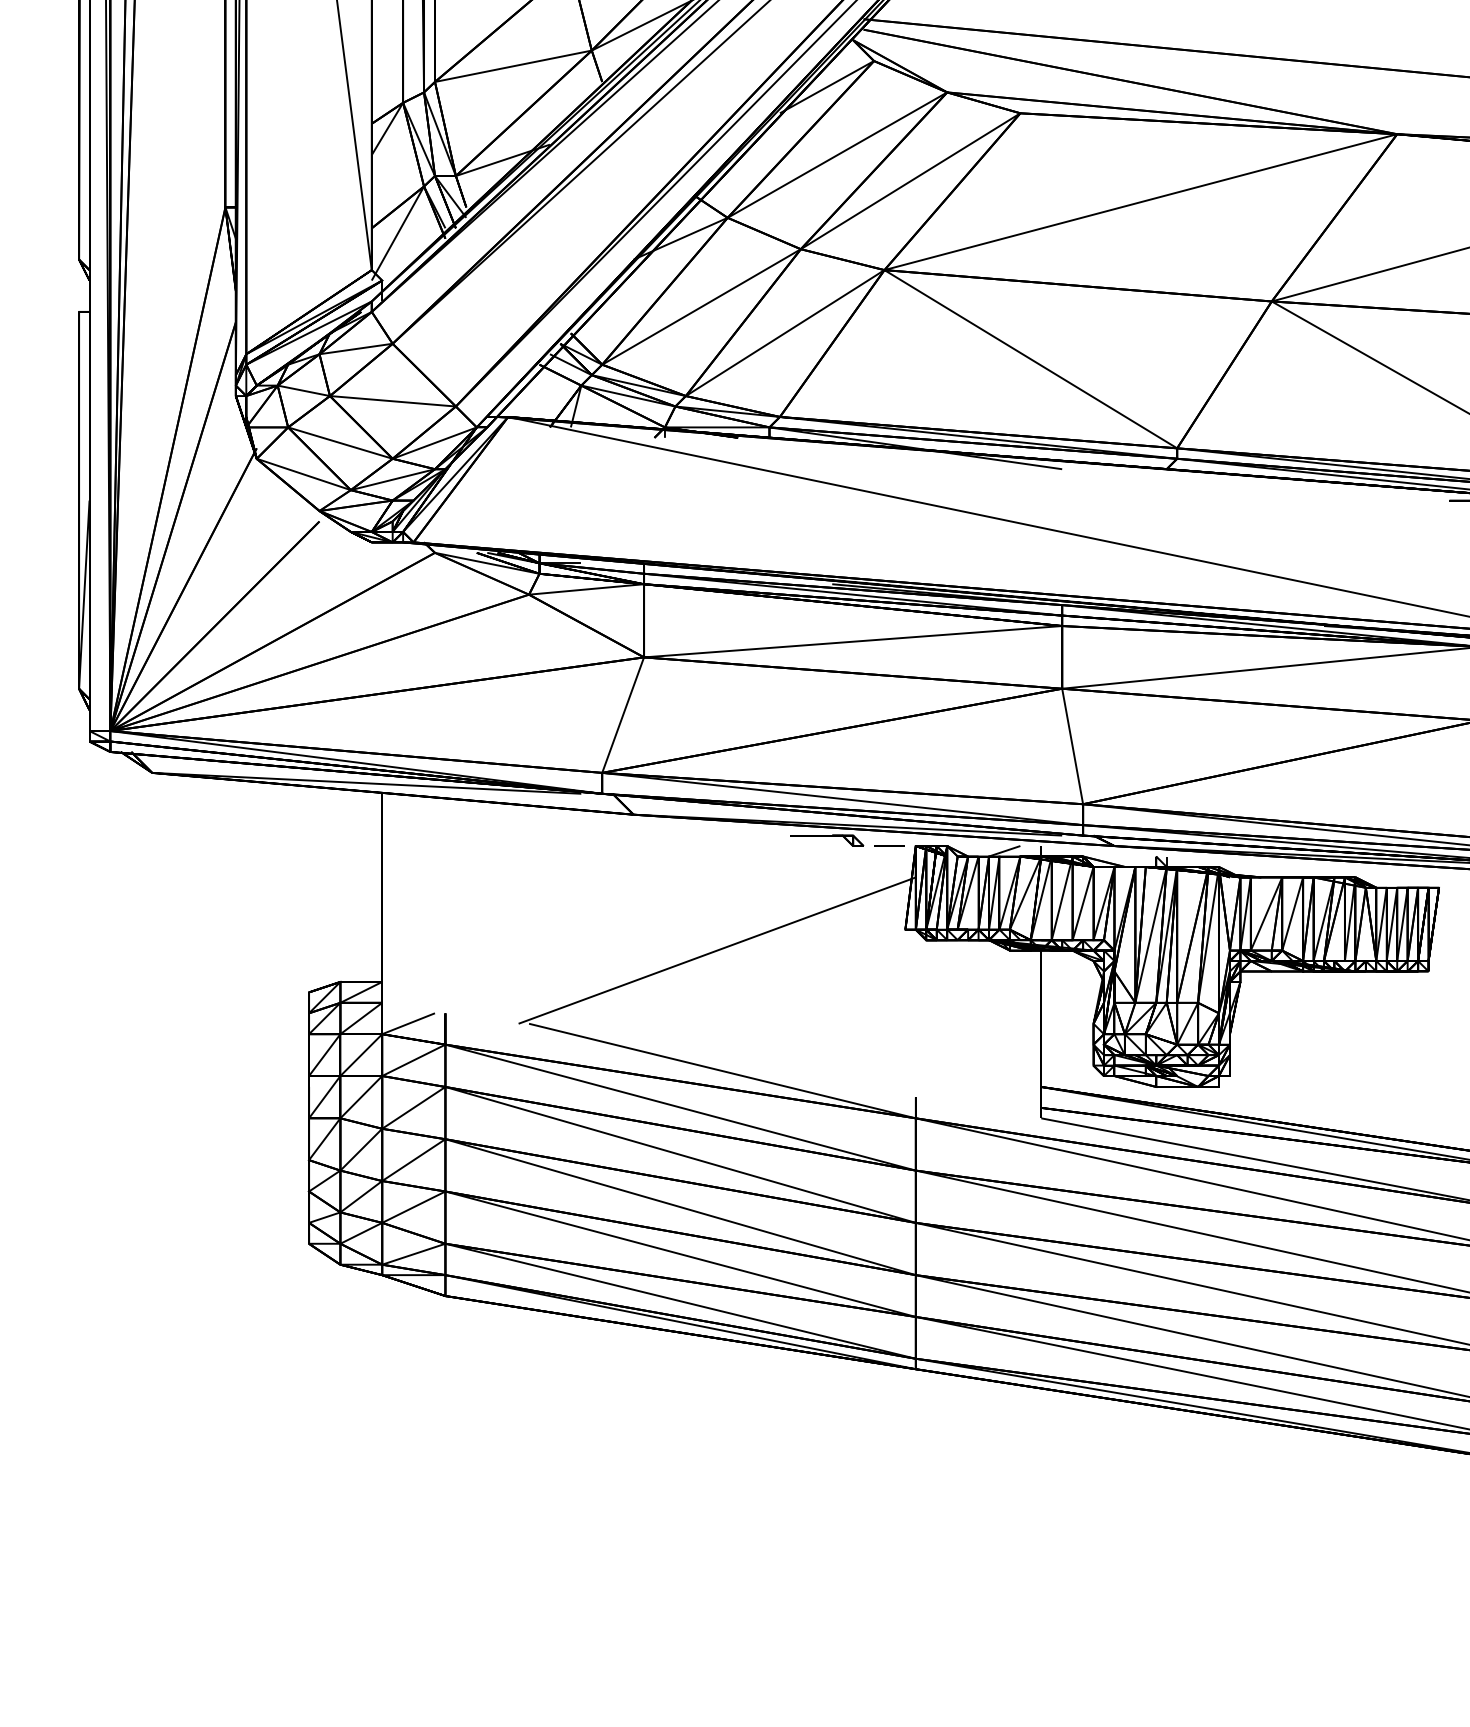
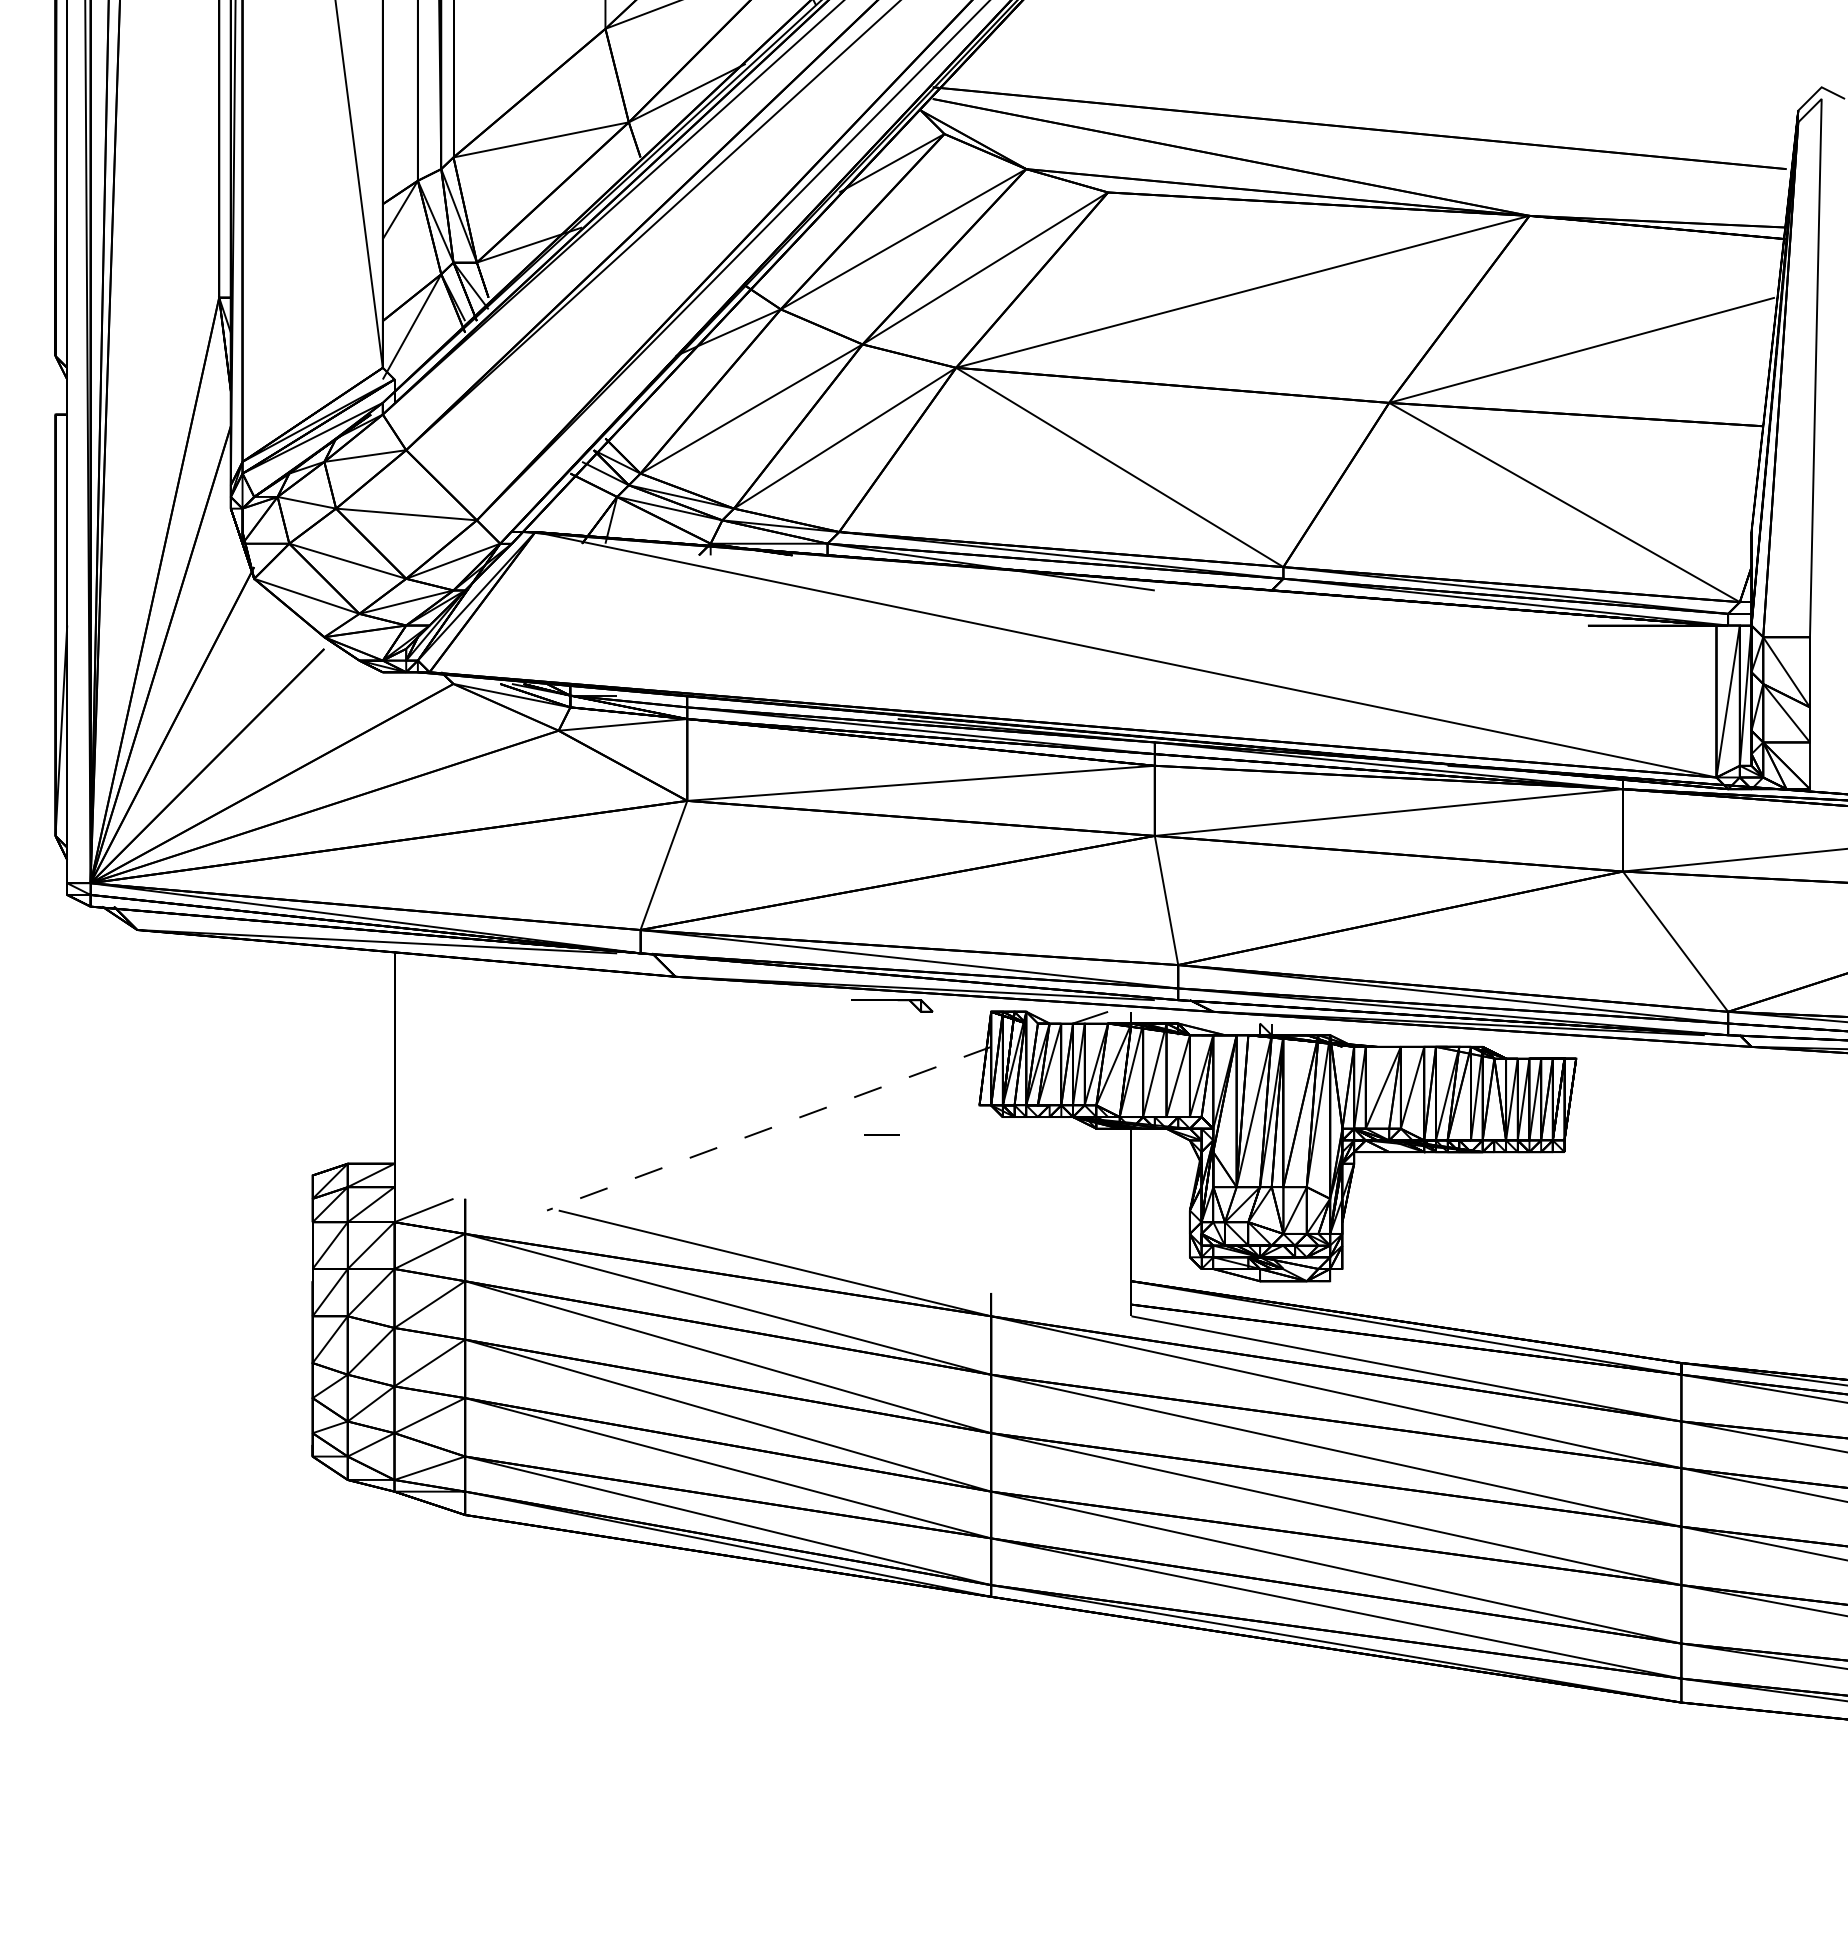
line: (889, 845) -> (881, 1134), moved
line: (717, 950) -> (769, 1128), solid -> dashed

